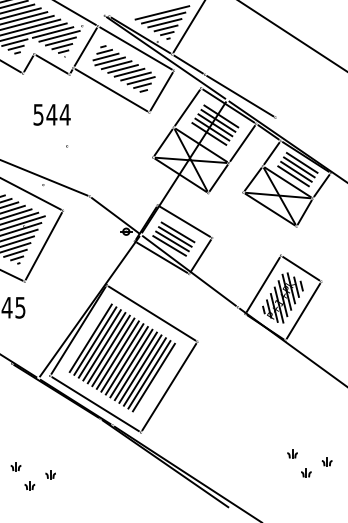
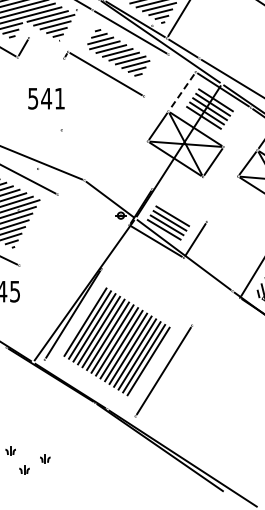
line: (85, 46) -> (80, 30), removed
line: (51, 64) -> (46, 48), removed
line: (161, 91) -> (156, 75), removed
line: (187, 108) -> (182, 92), solid -> dashed
text: (64, 114) -> (59, 98), 544 -> 541
line: (242, 143) -> (237, 127), removed
line: (184, 221) -> (179, 205), removed
line: (43, 246) -> (38, 230), removed
line: (151, 313) -> (146, 297), removed
line: (95, 404) -> (90, 388), removed

